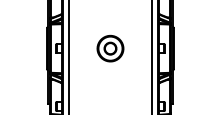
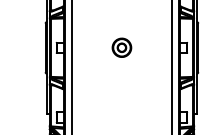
part: (110, 48) -> (121, 47), size x0.6

